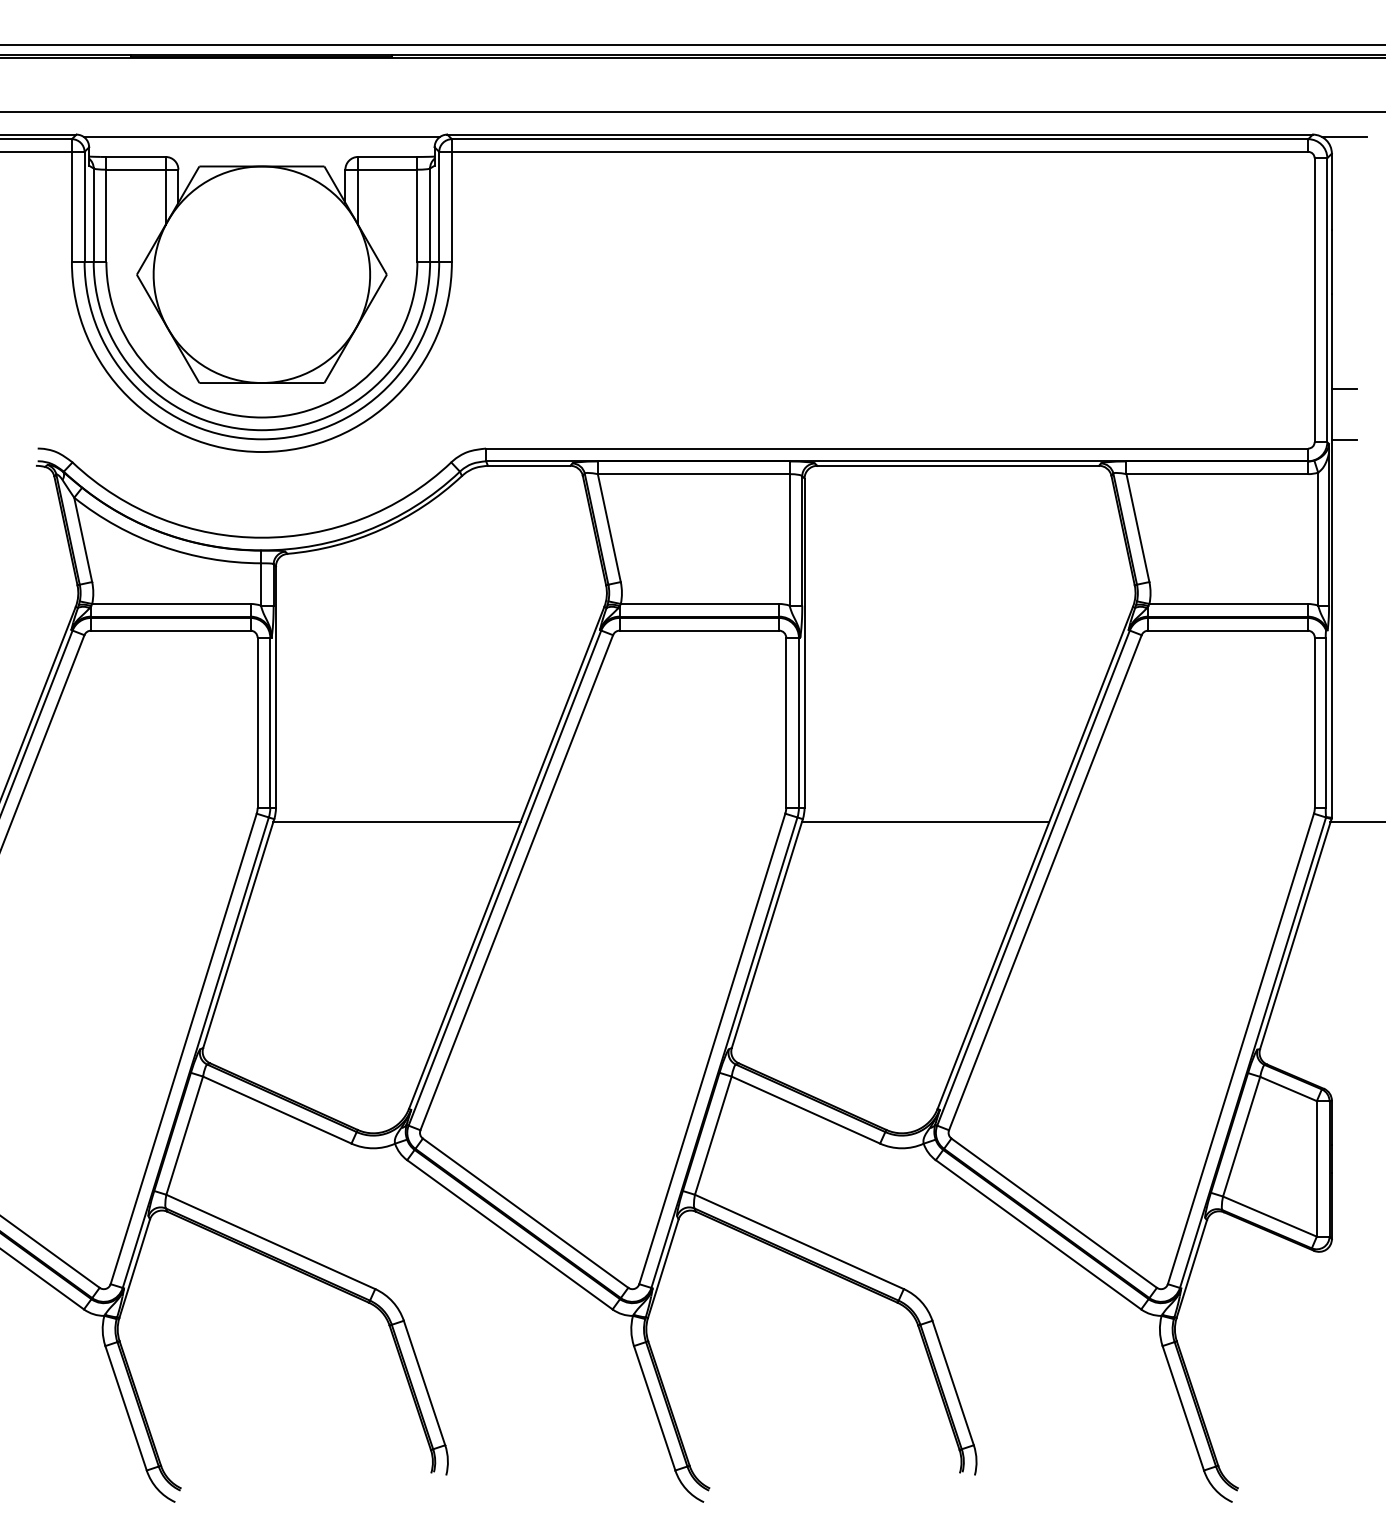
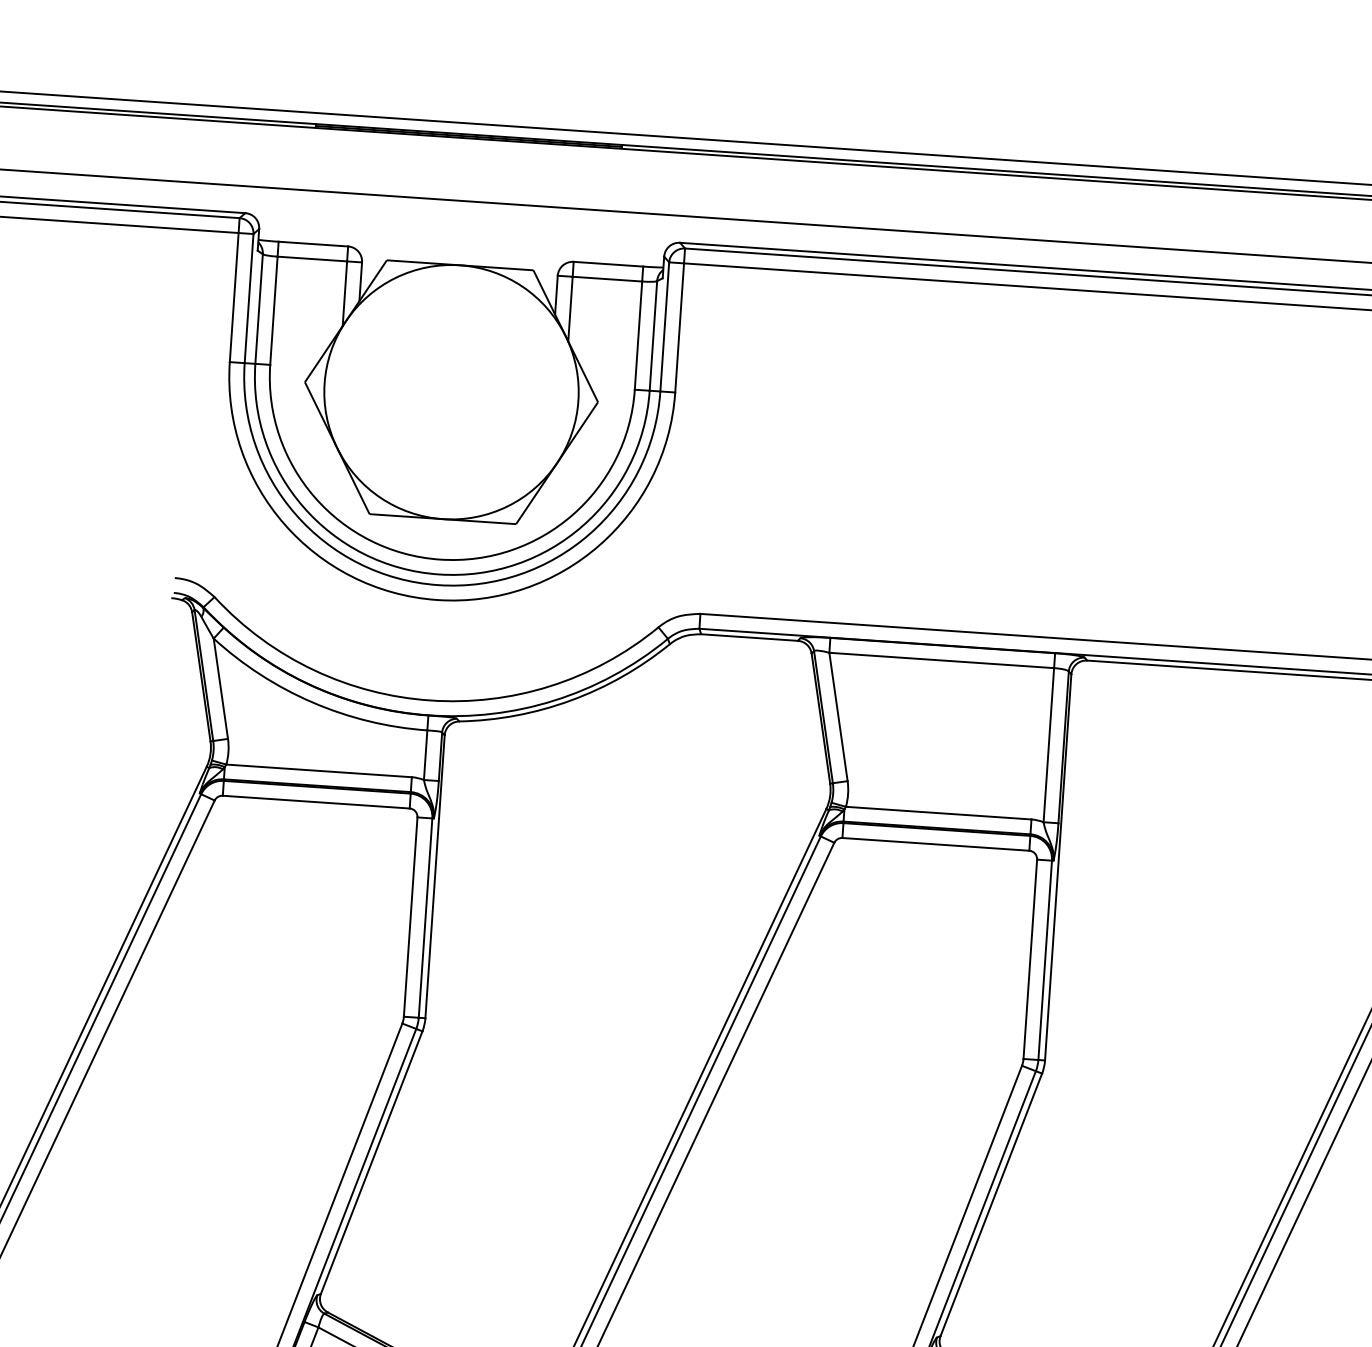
line: (261, 137) -> (462, 231), removed
line: (396, 822) -> (565, 1045), removed
line: (925, 822) -> (1185, 1087), removed

